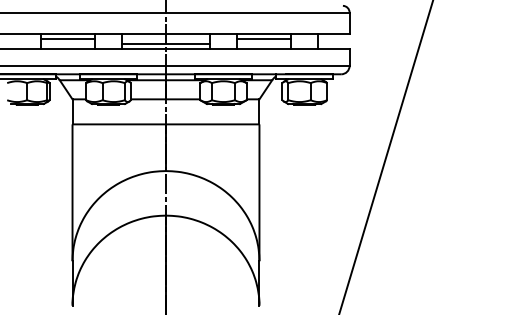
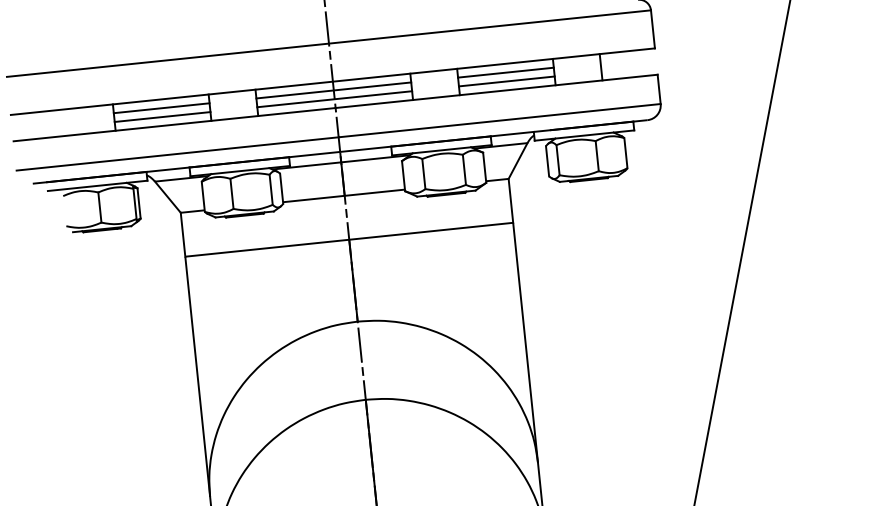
line: (165, 39) -> (332, 90), added
line: (67, 44) -> (162, 117), added
line: (263, 44) -> (505, 81), added

